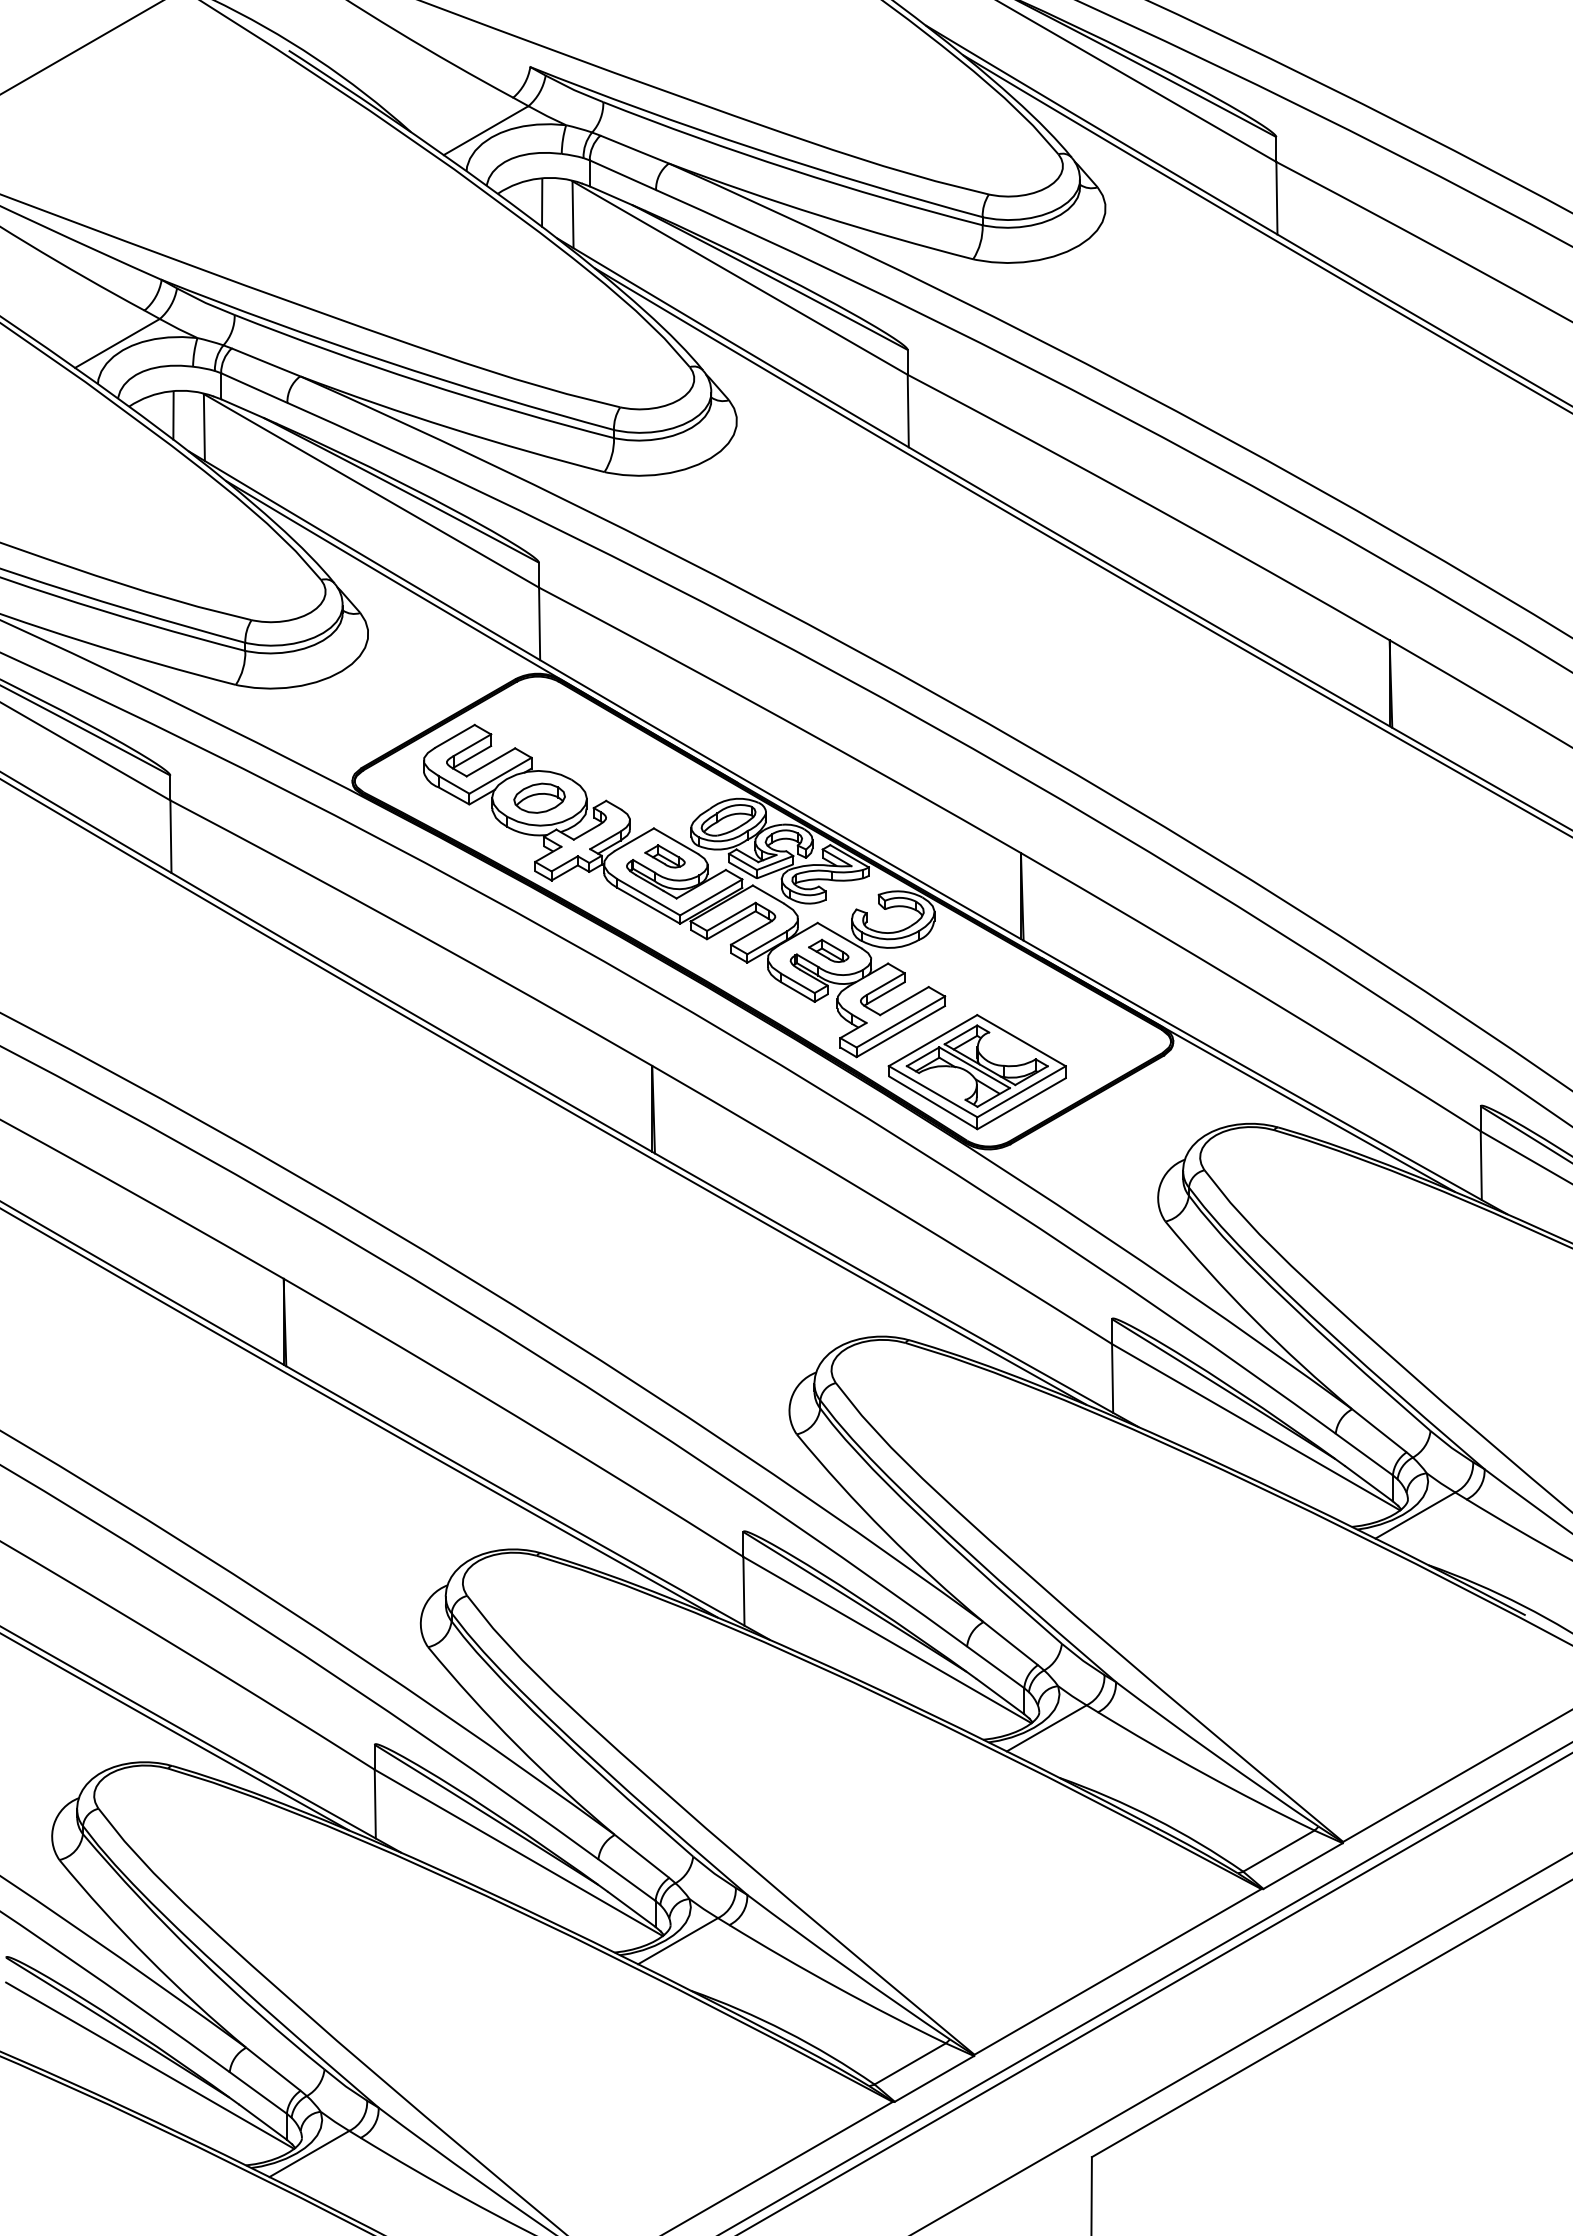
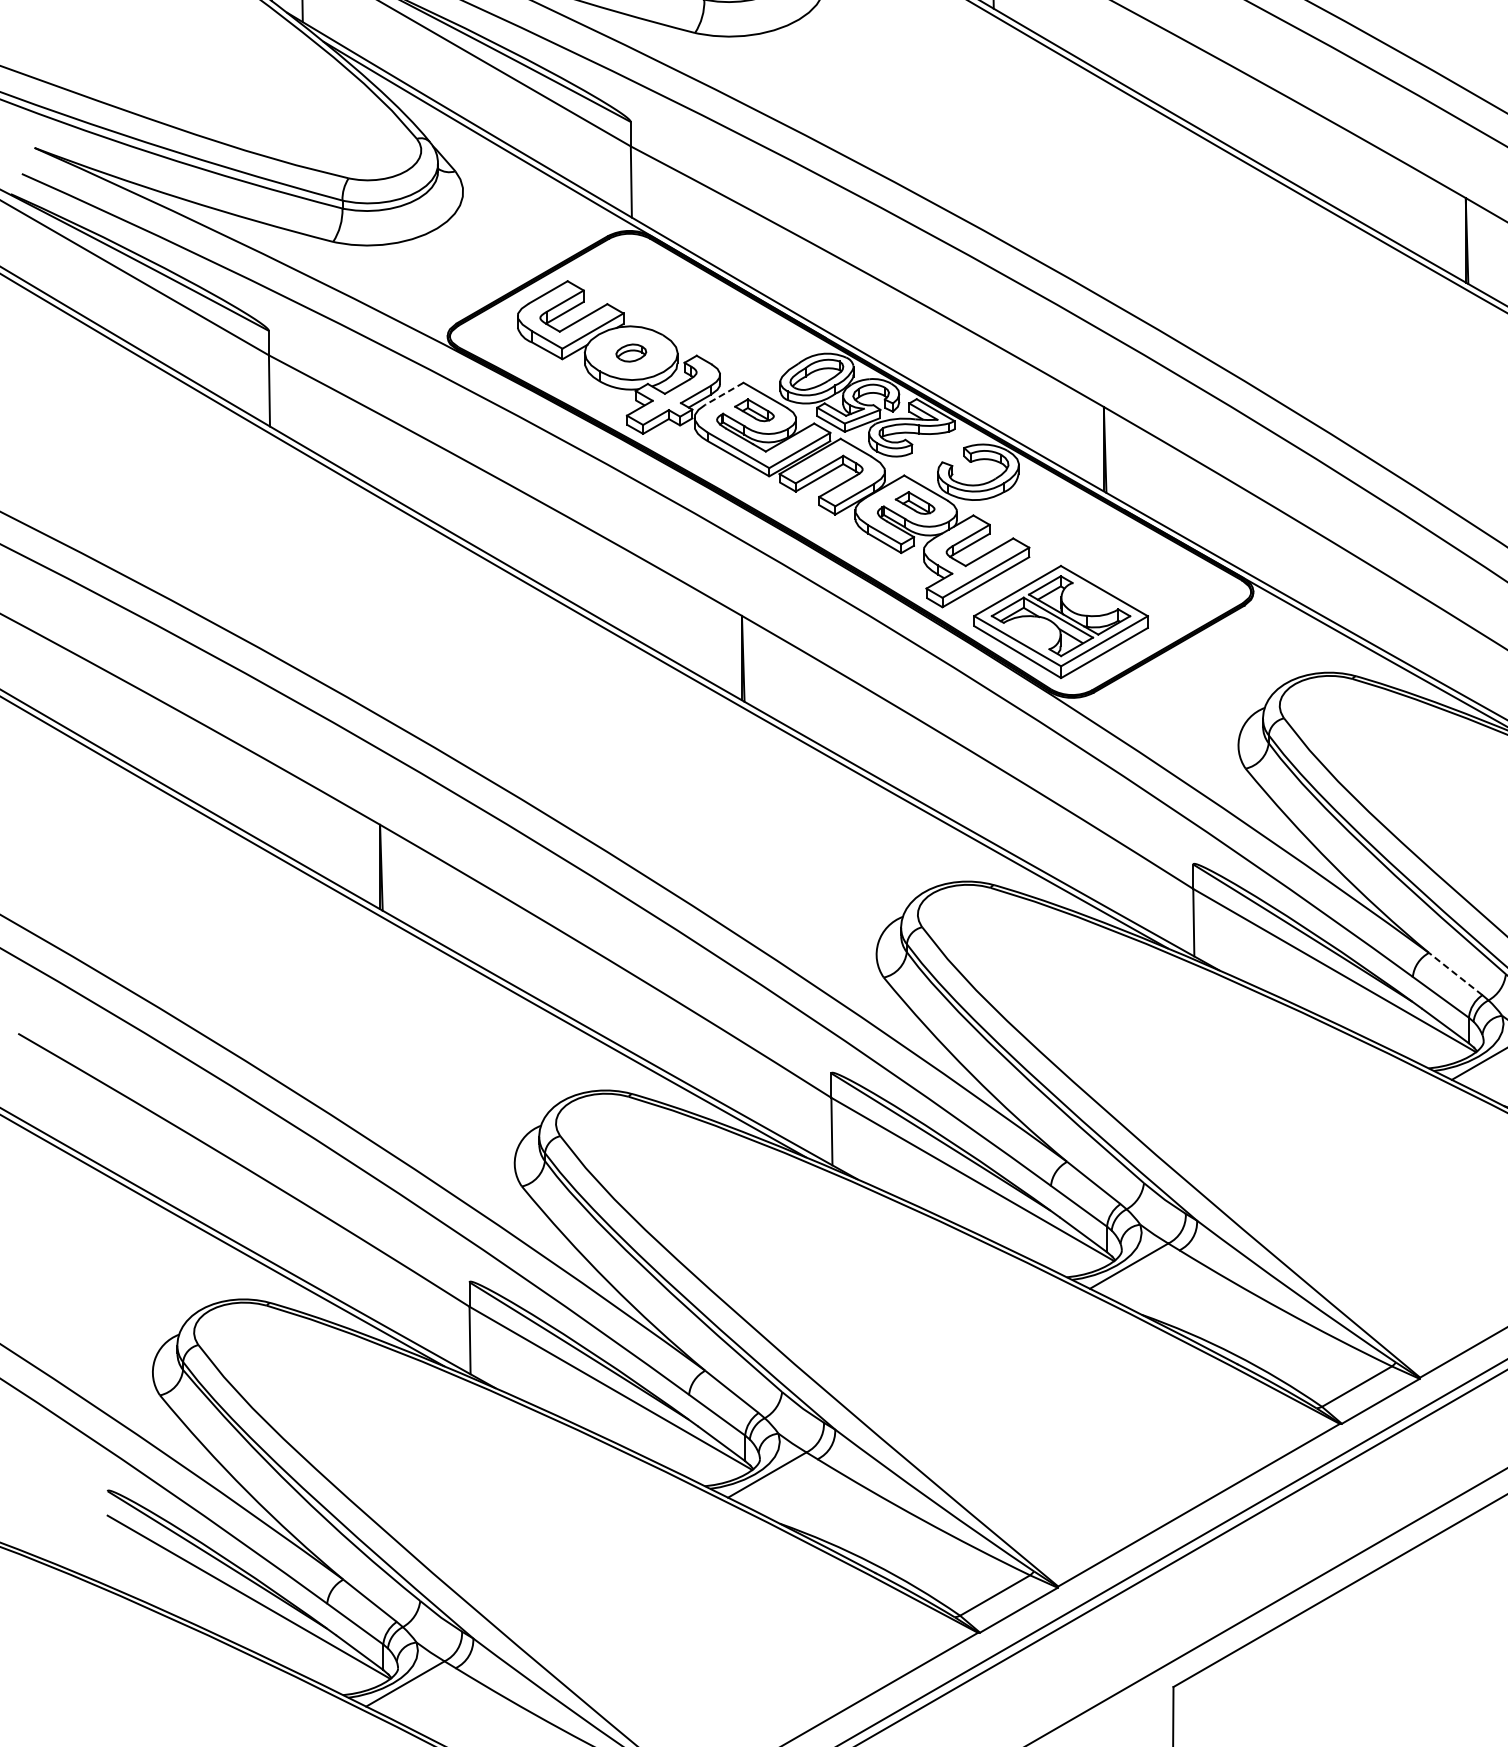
part: (539, 797) -> (631, 352), size x0.6
line: (634, 839) -> (724, 393), solid -> dashed
line: (1378, 1430) -> (1454, 973), solid -> dashed

